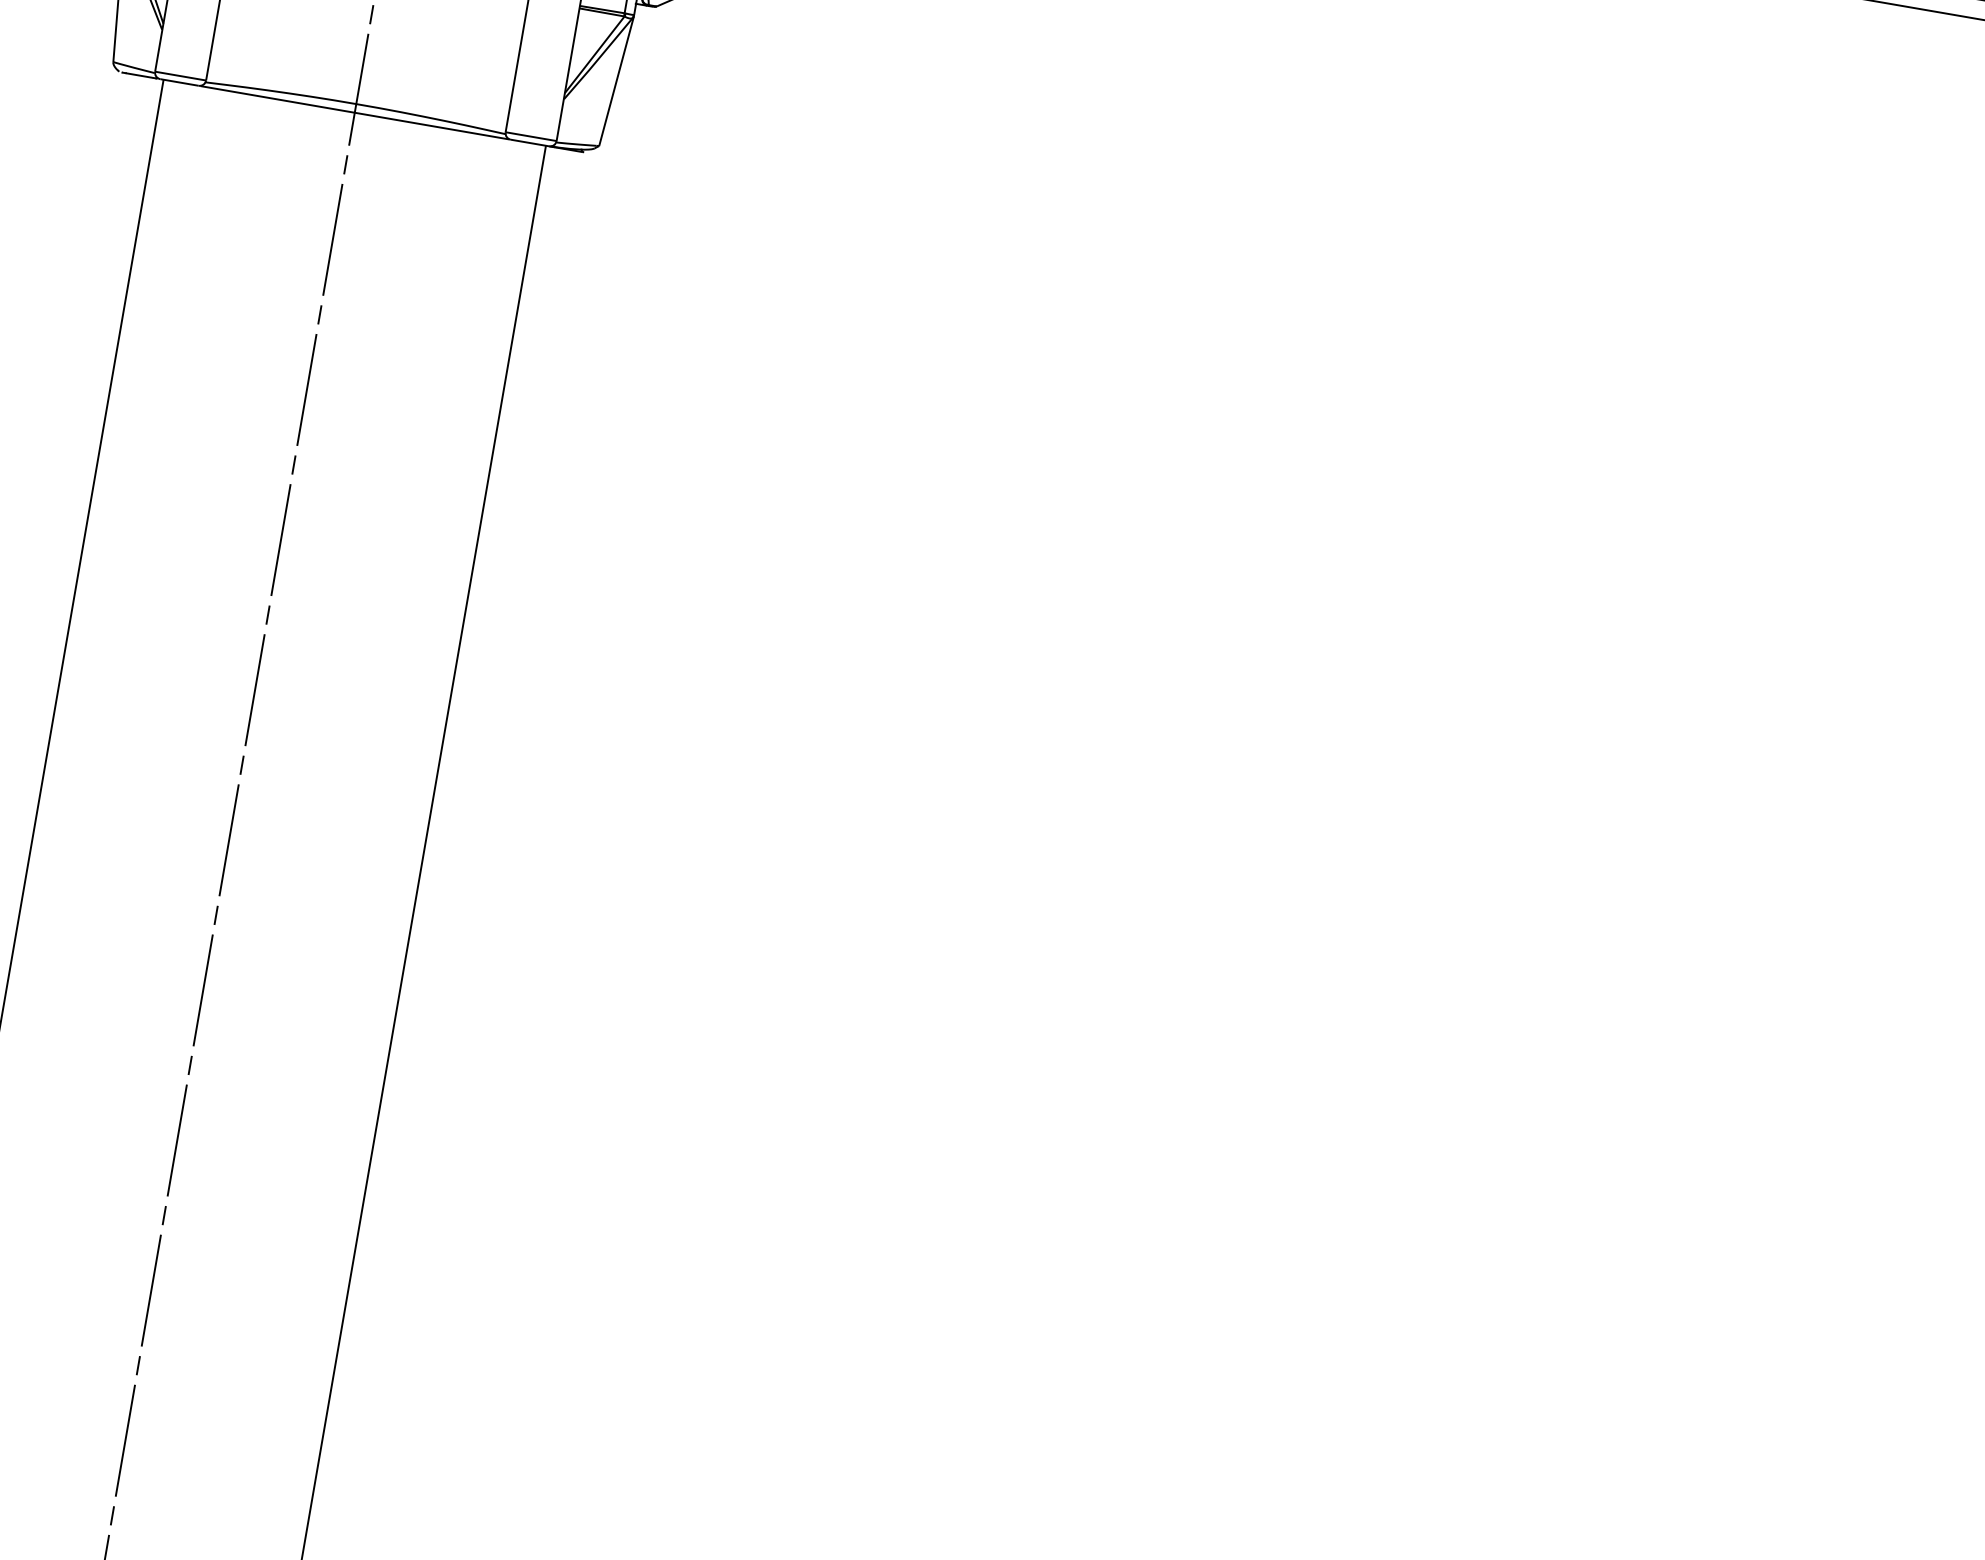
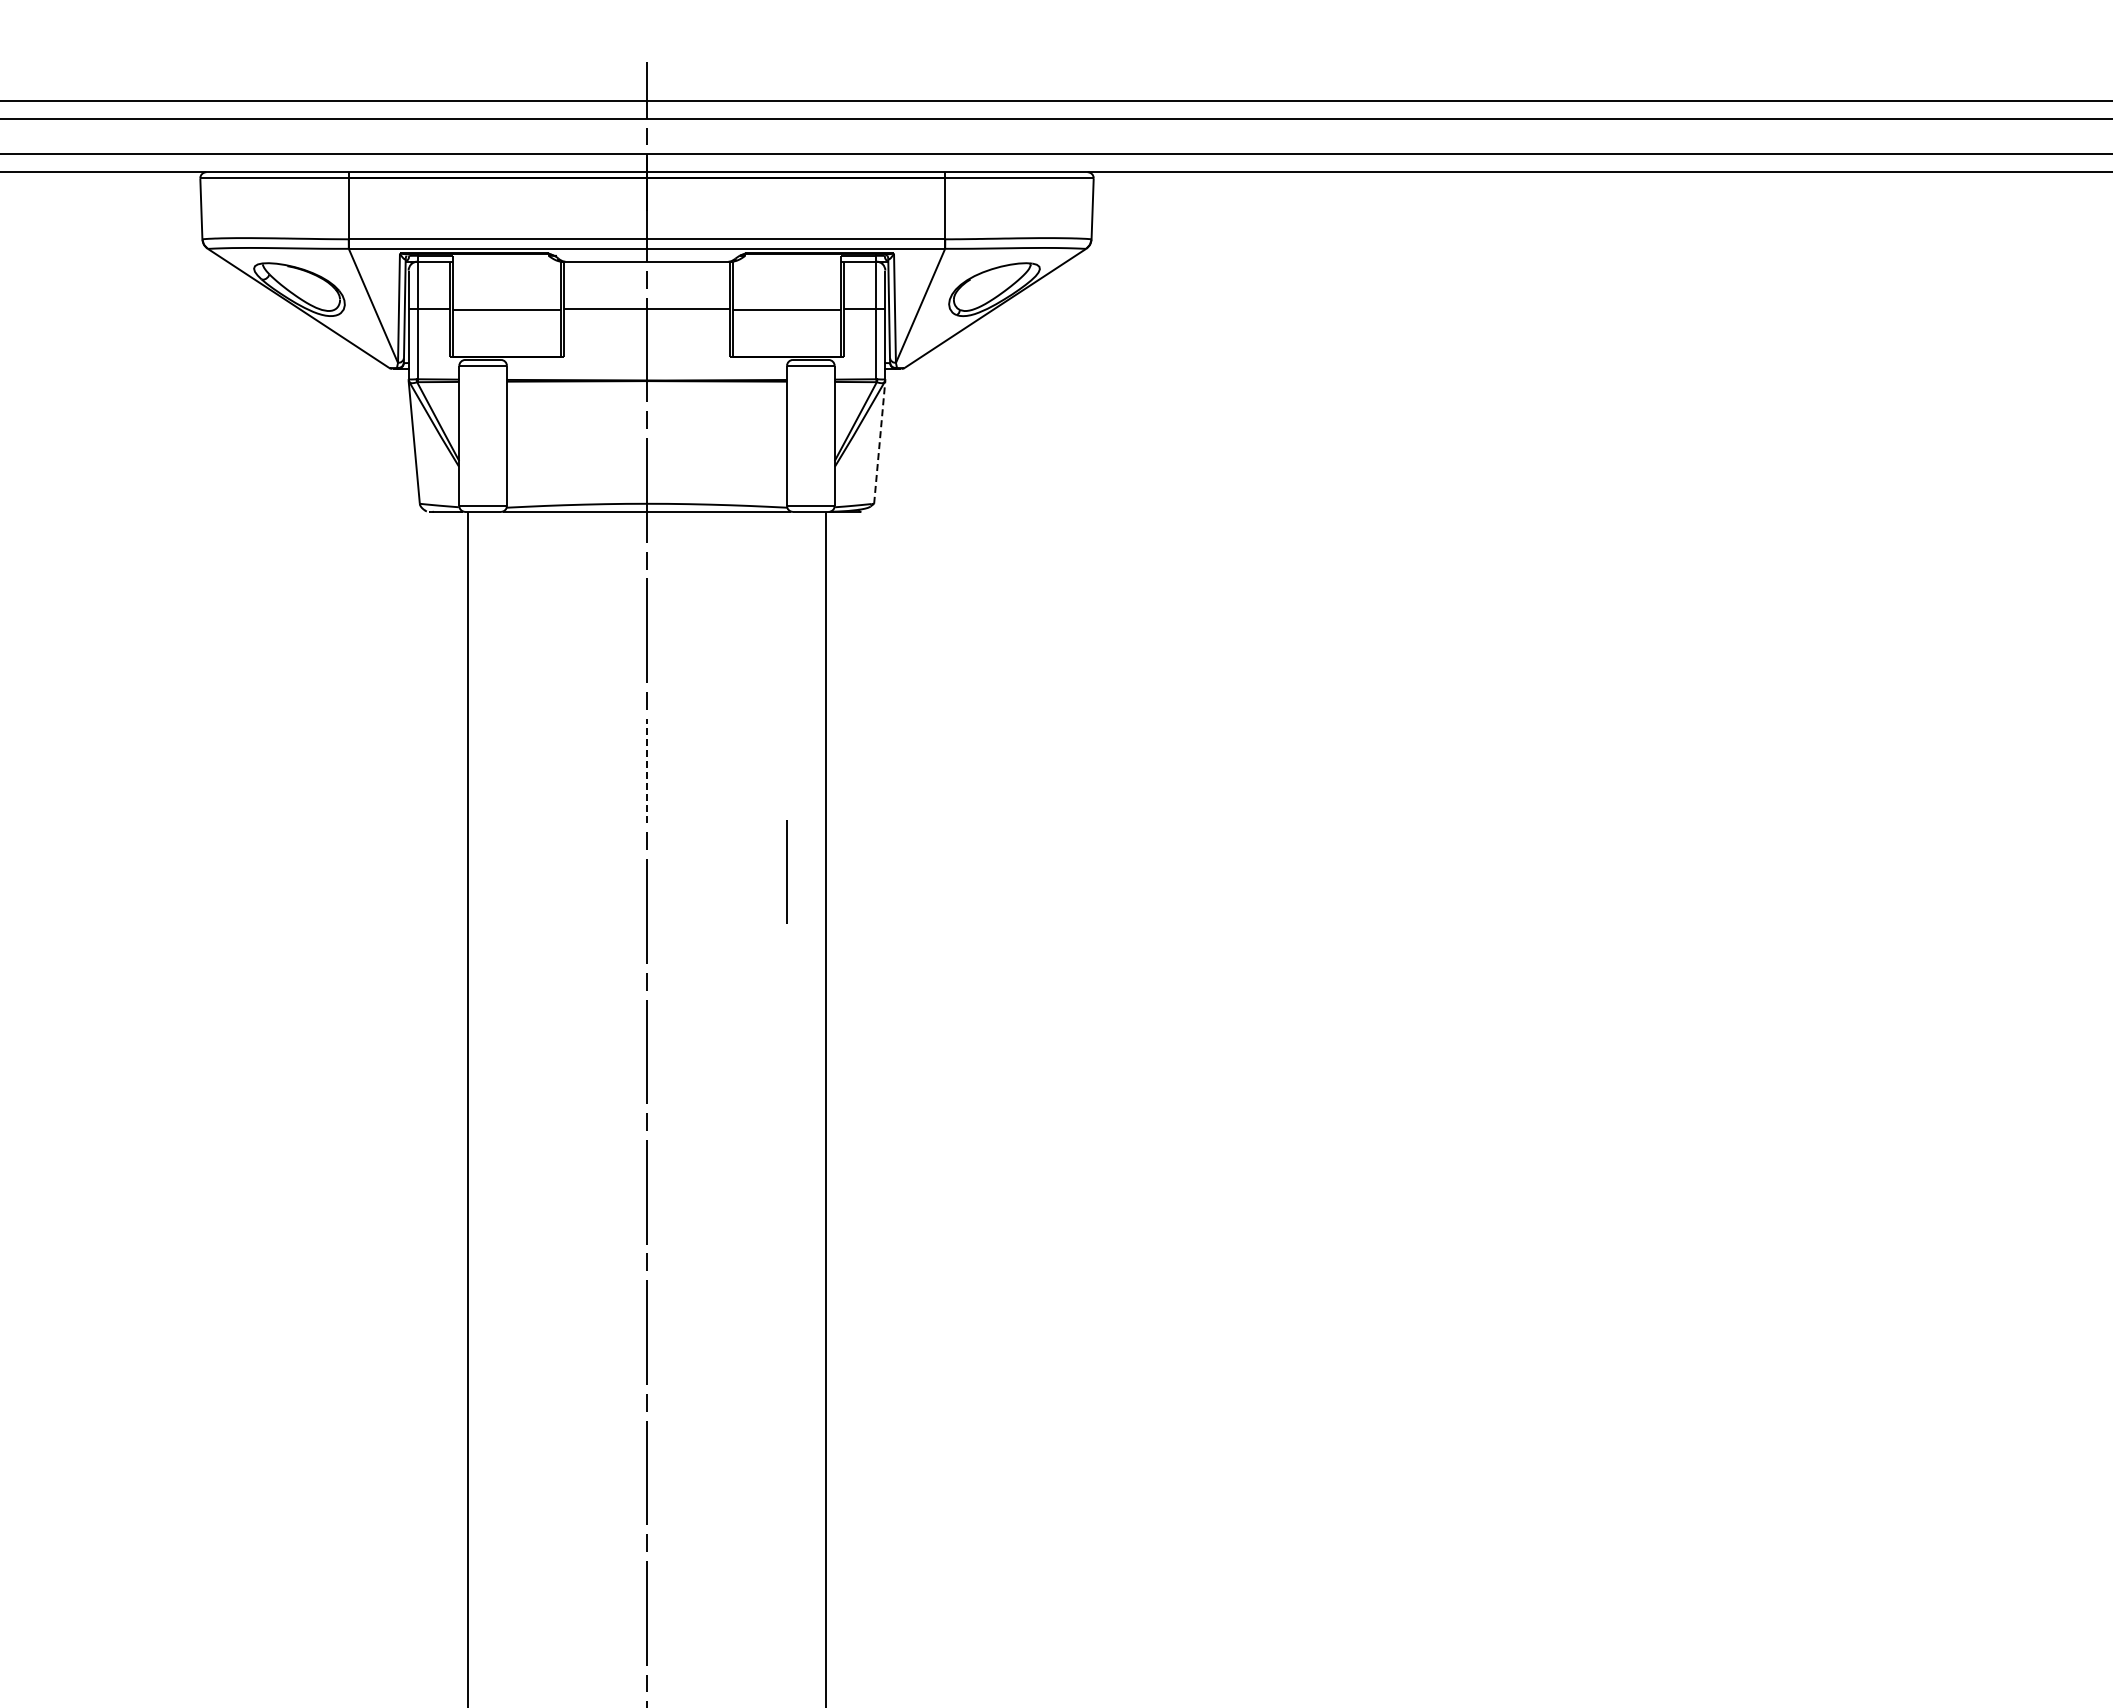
line: (616, 81) -> (879, 442), solid -> dashed
line: (306, 389) -> (646, 770), solid -> dashed
line: (437, 523) -> (786, 871), added

